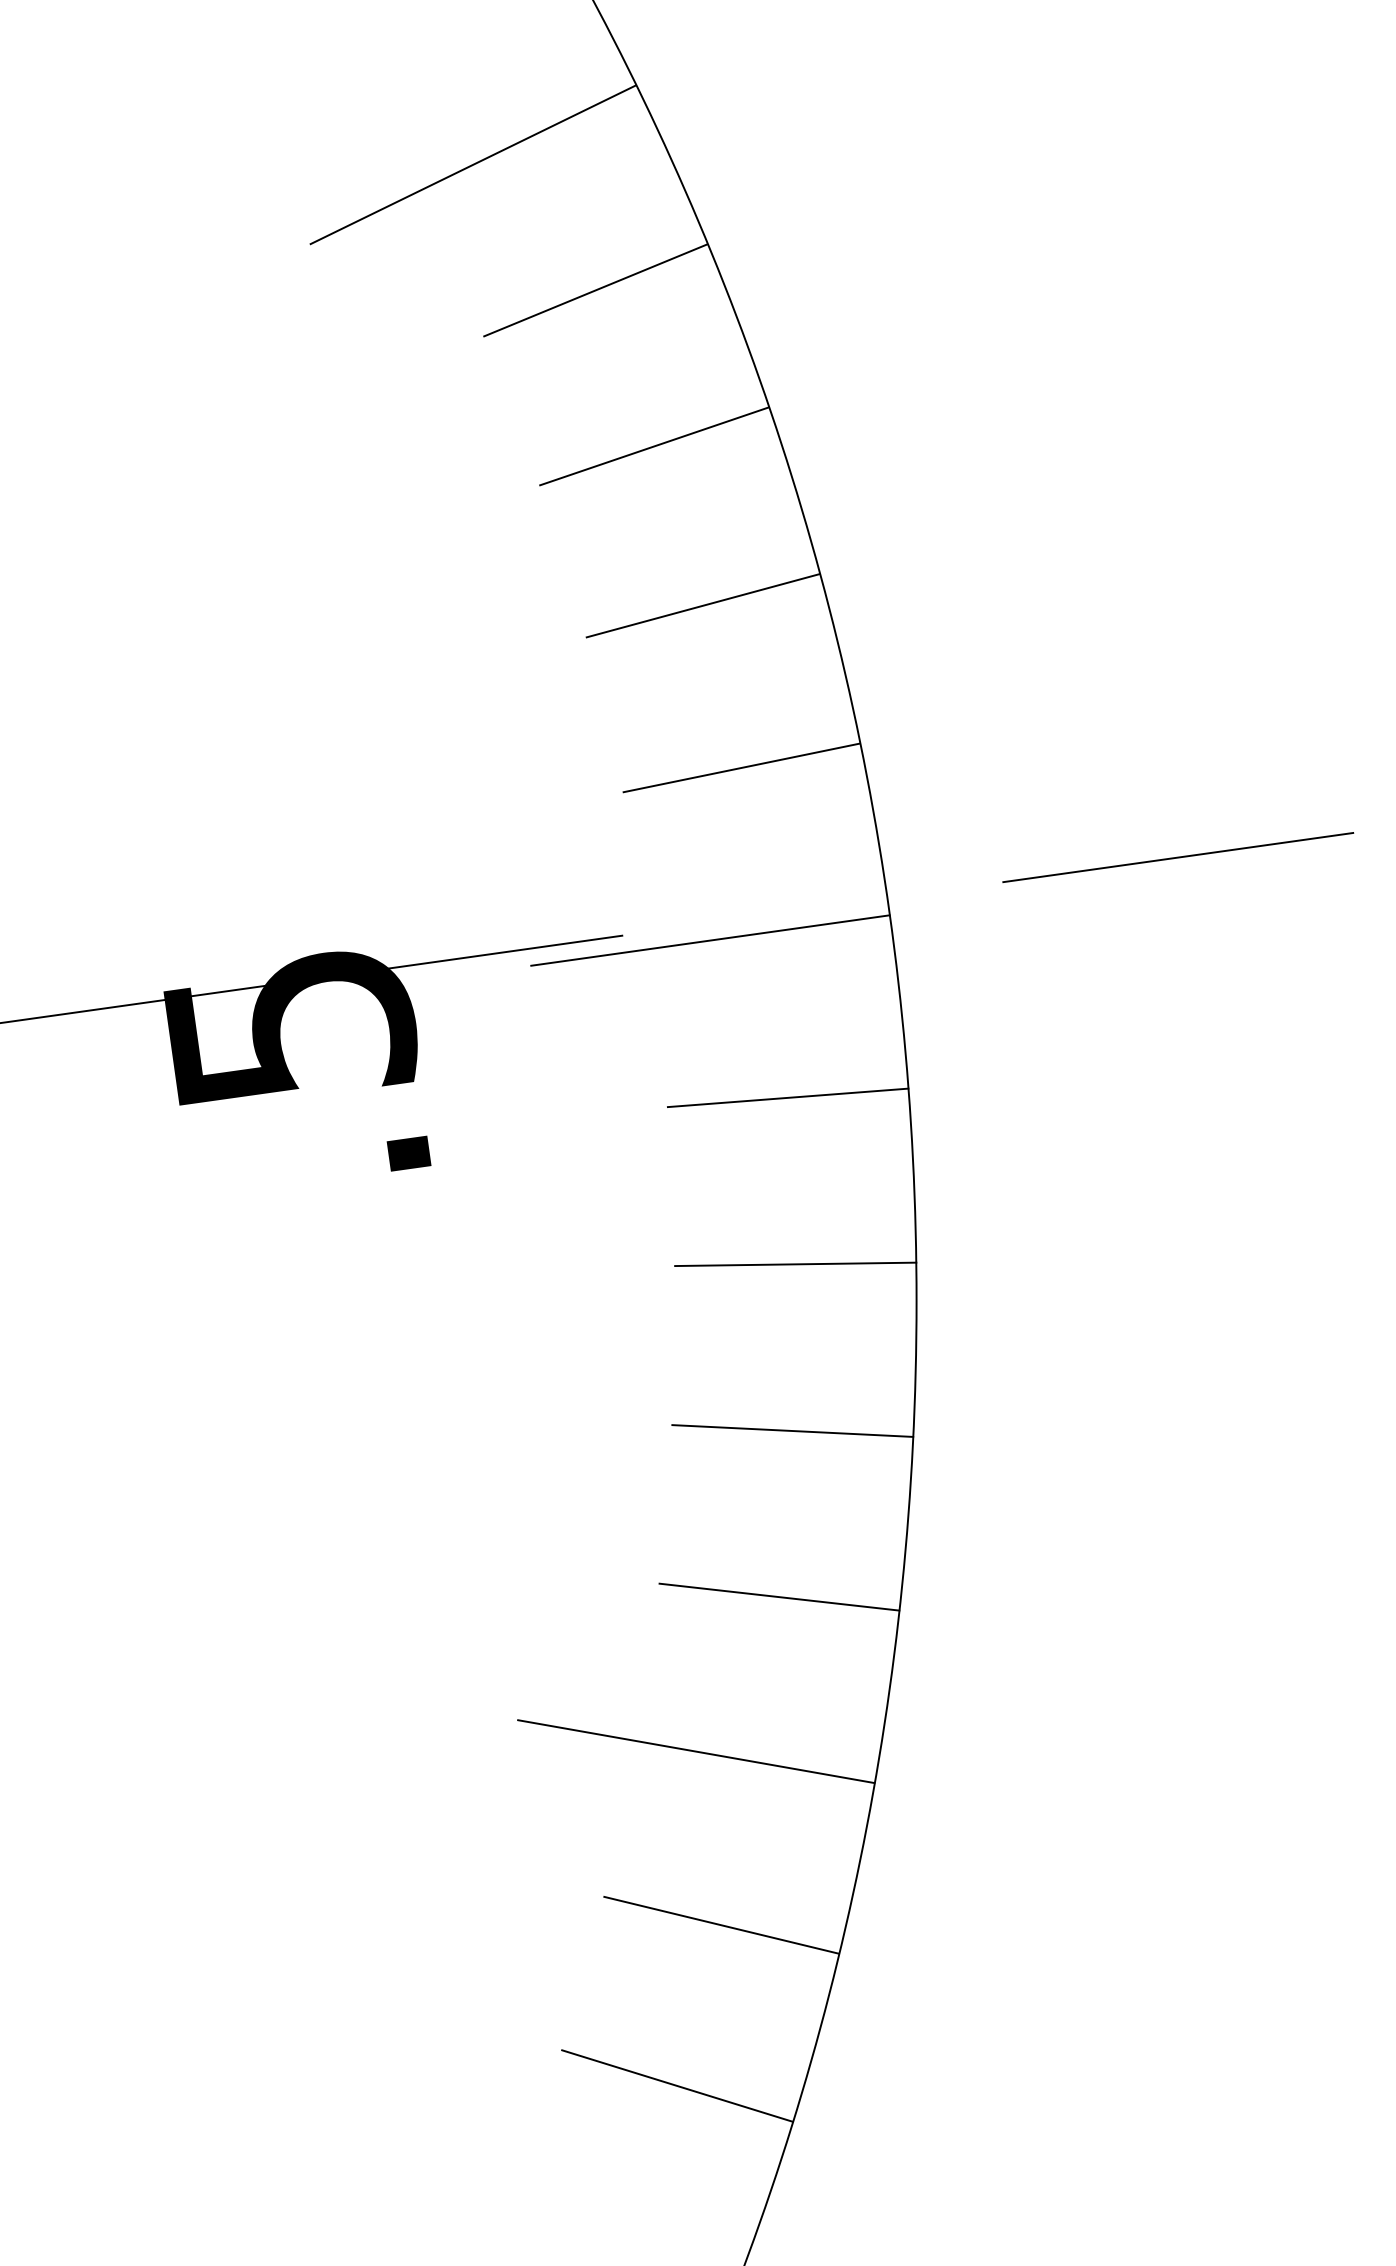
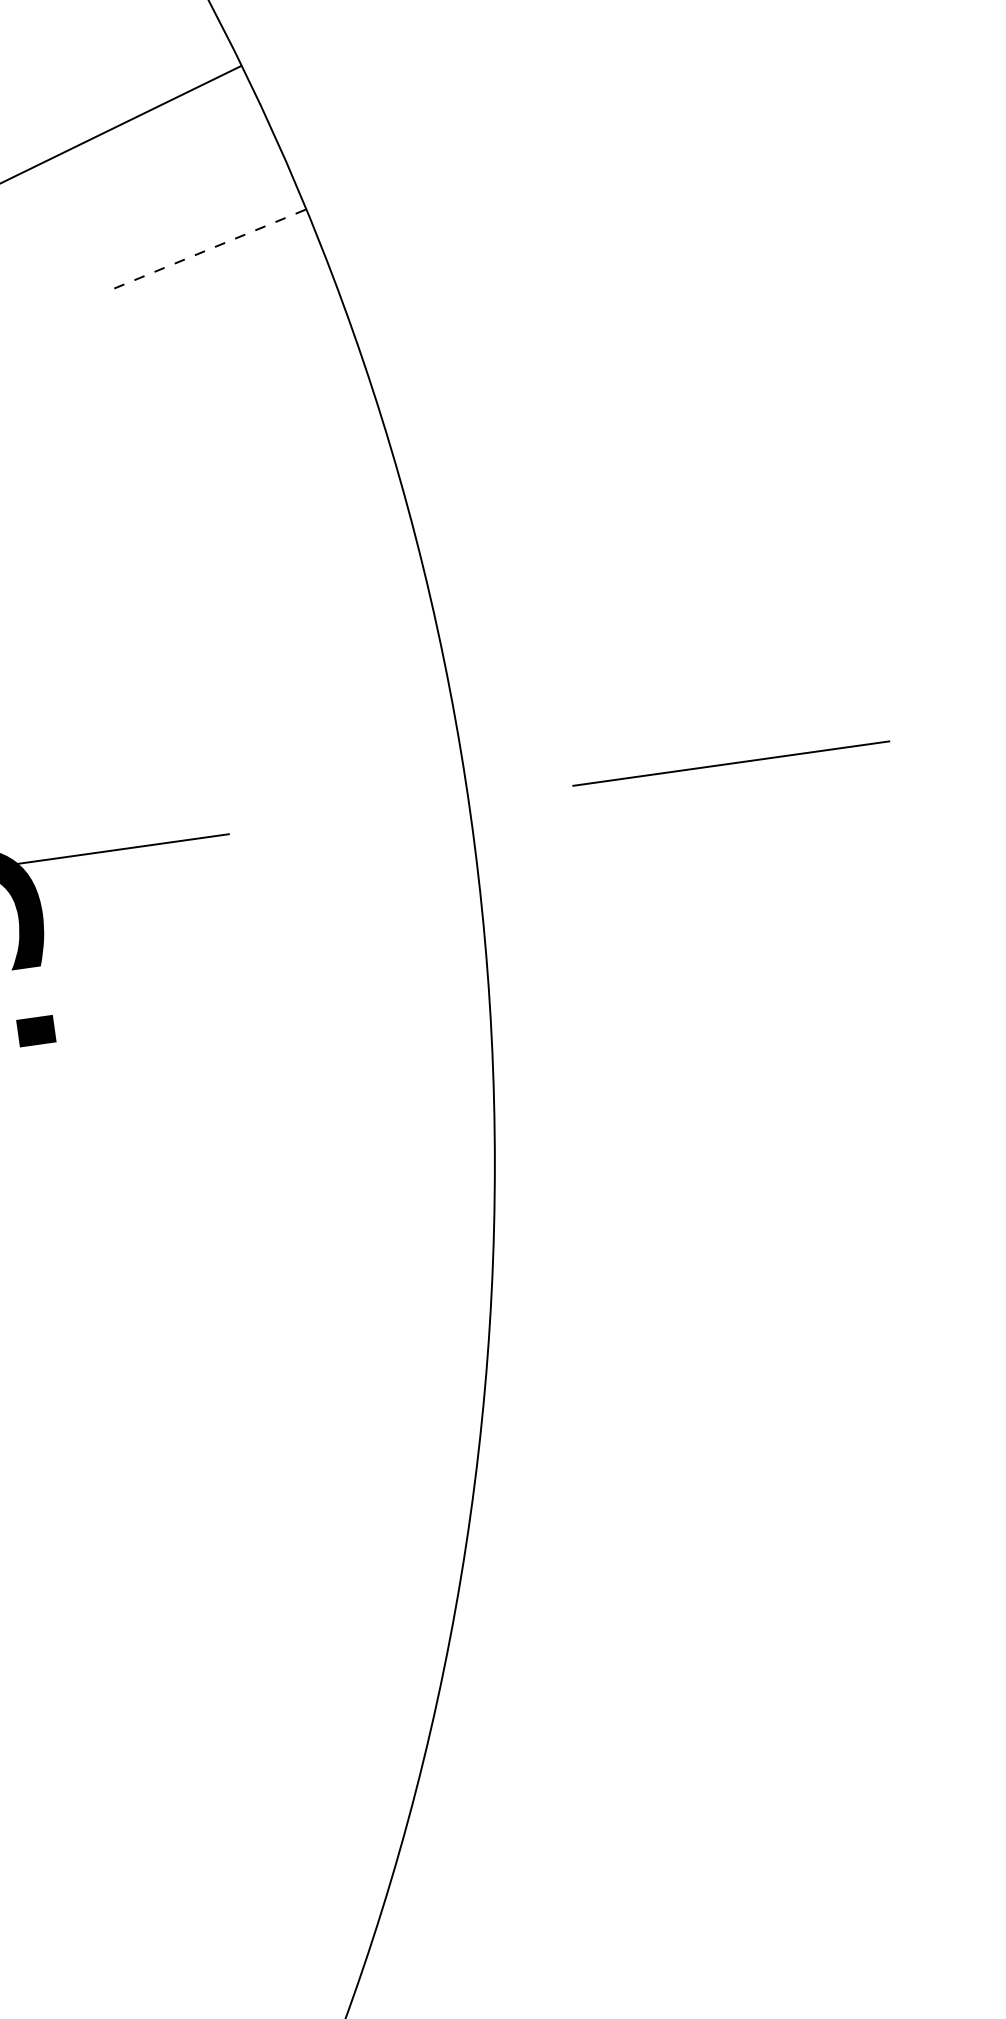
line: (595, 290) -> (204, 251), solid -> dashed
line: (654, 446) -> (258, 392), removed
line: (702, 605) -> (301, 535), removed
line: (741, 767) -> (336, 682), removed
line: (710, 940) -> (308, 838), removed
line: (787, 1097) -> (378, 980), removed
line: (795, 1264) -> (385, 1131), removed
line: (792, 1430) -> (382, 1281), removed
line: (779, 1596) -> (371, 1431), removed
line: (696, 1751) -> (296, 1571), removed
line: (721, 1924) -> (318, 1727), removed
line: (677, 2085) -> (278, 1873), removed

